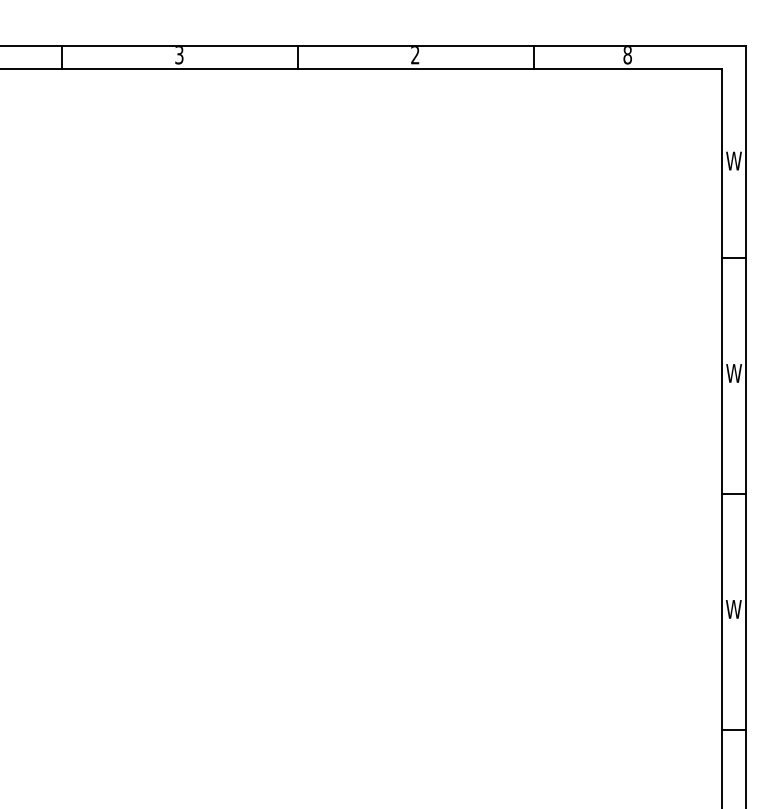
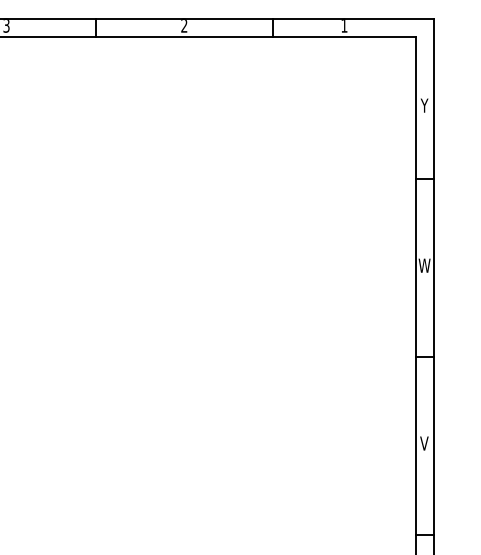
text: (627, 55) -> (344, 26), 8 -> 1
text: (733, 160) -> (424, 105), W -> Y
text: (733, 609) -> (424, 443), W -> V

